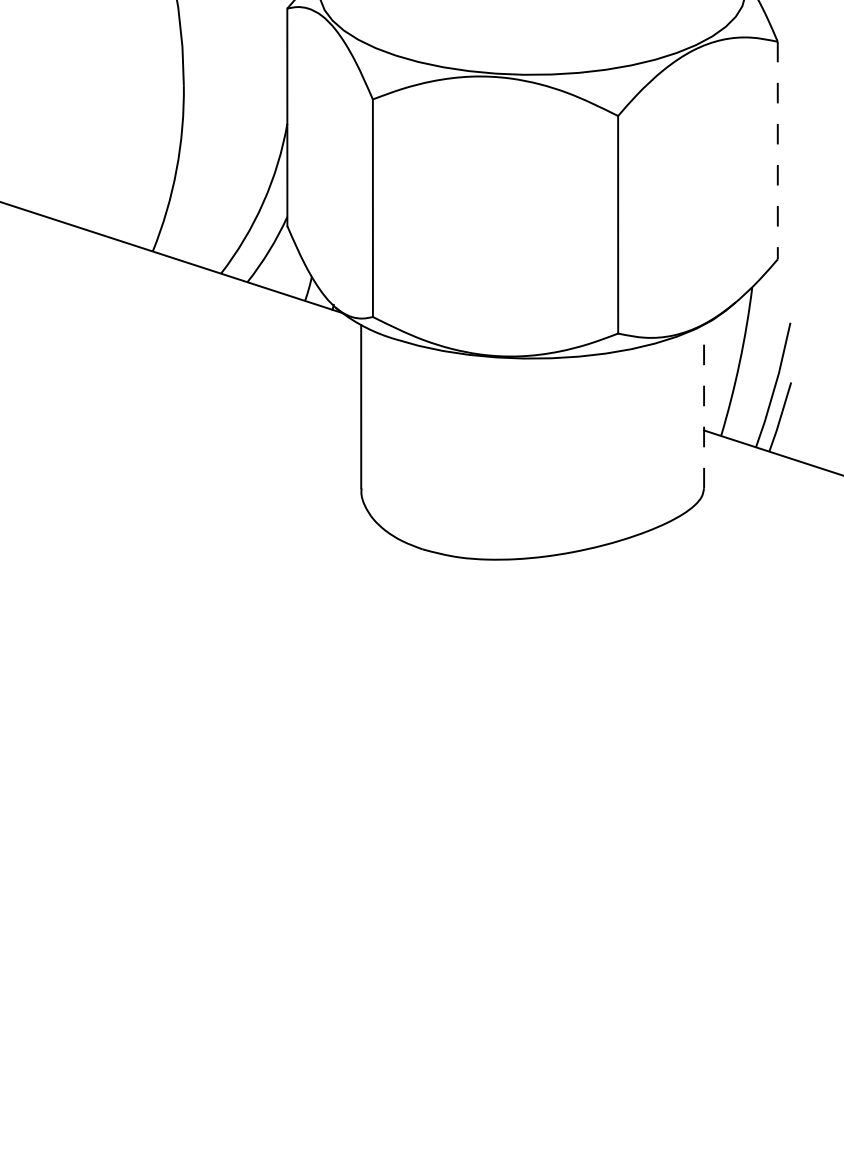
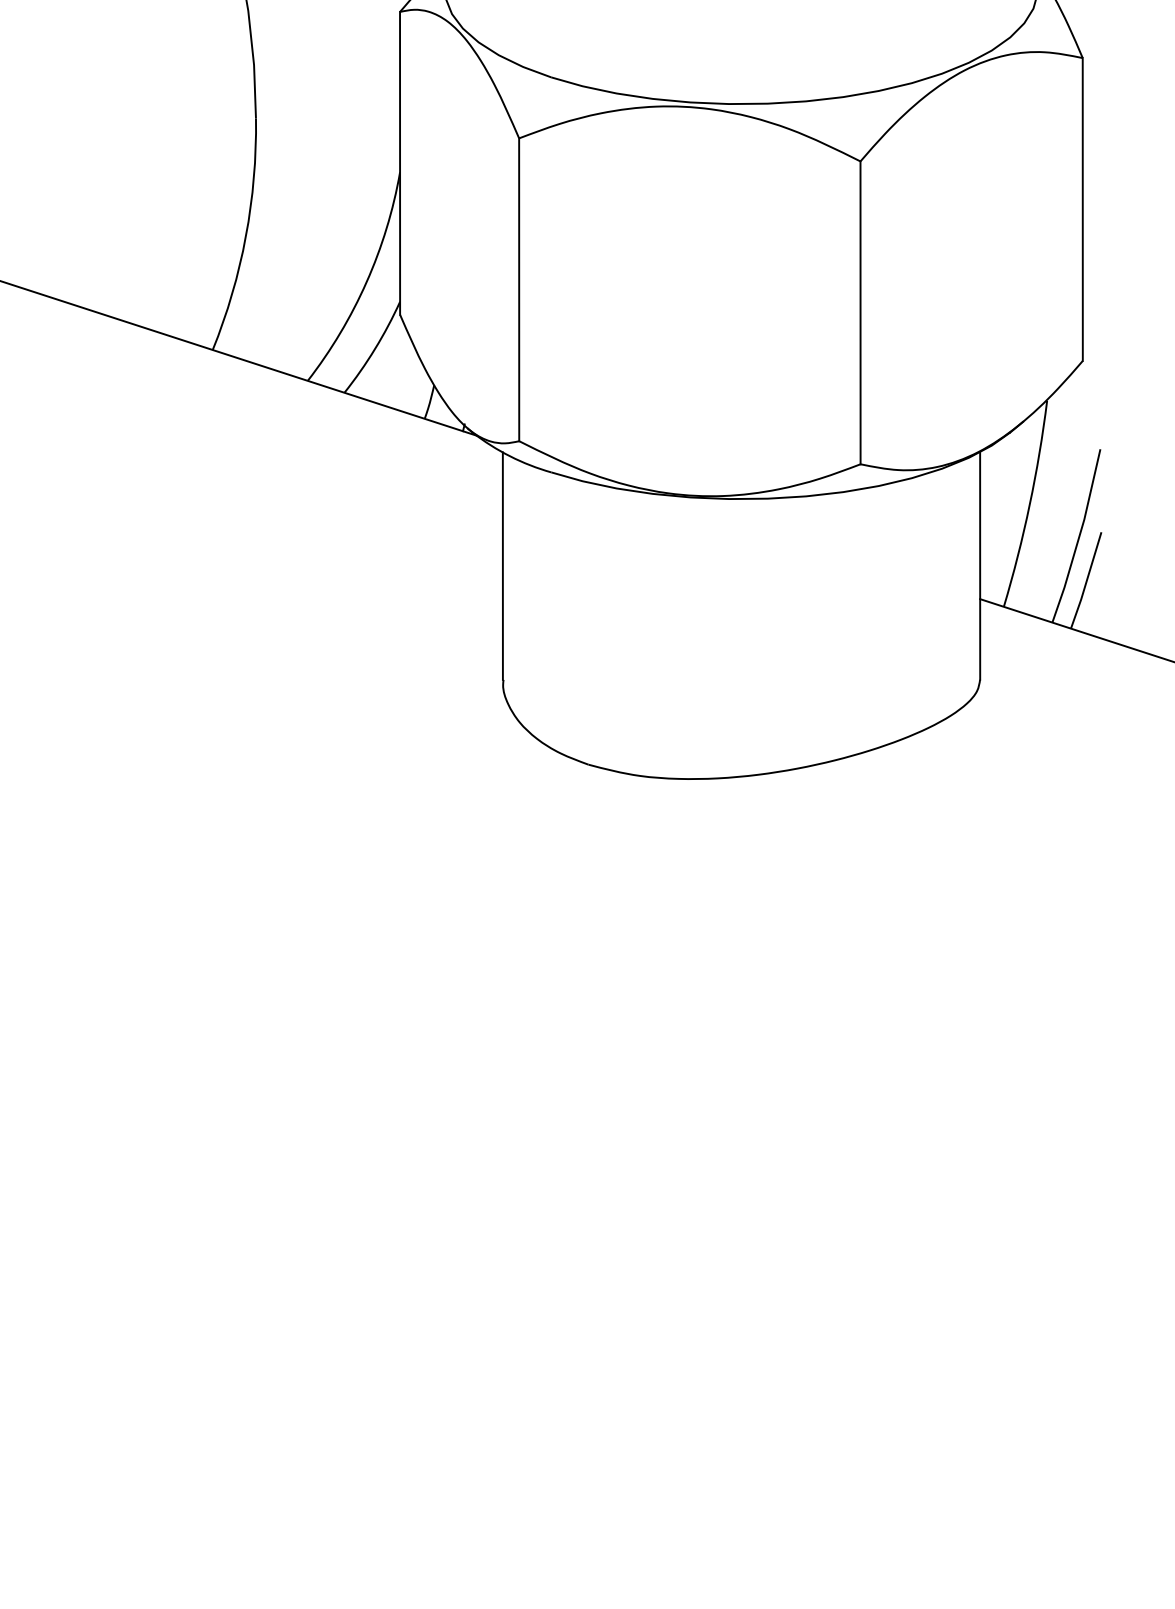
line: (777, 151) -> (1082, 210), dashed -> solid
line: (704, 407) -> (980, 566), dashed -> solid

